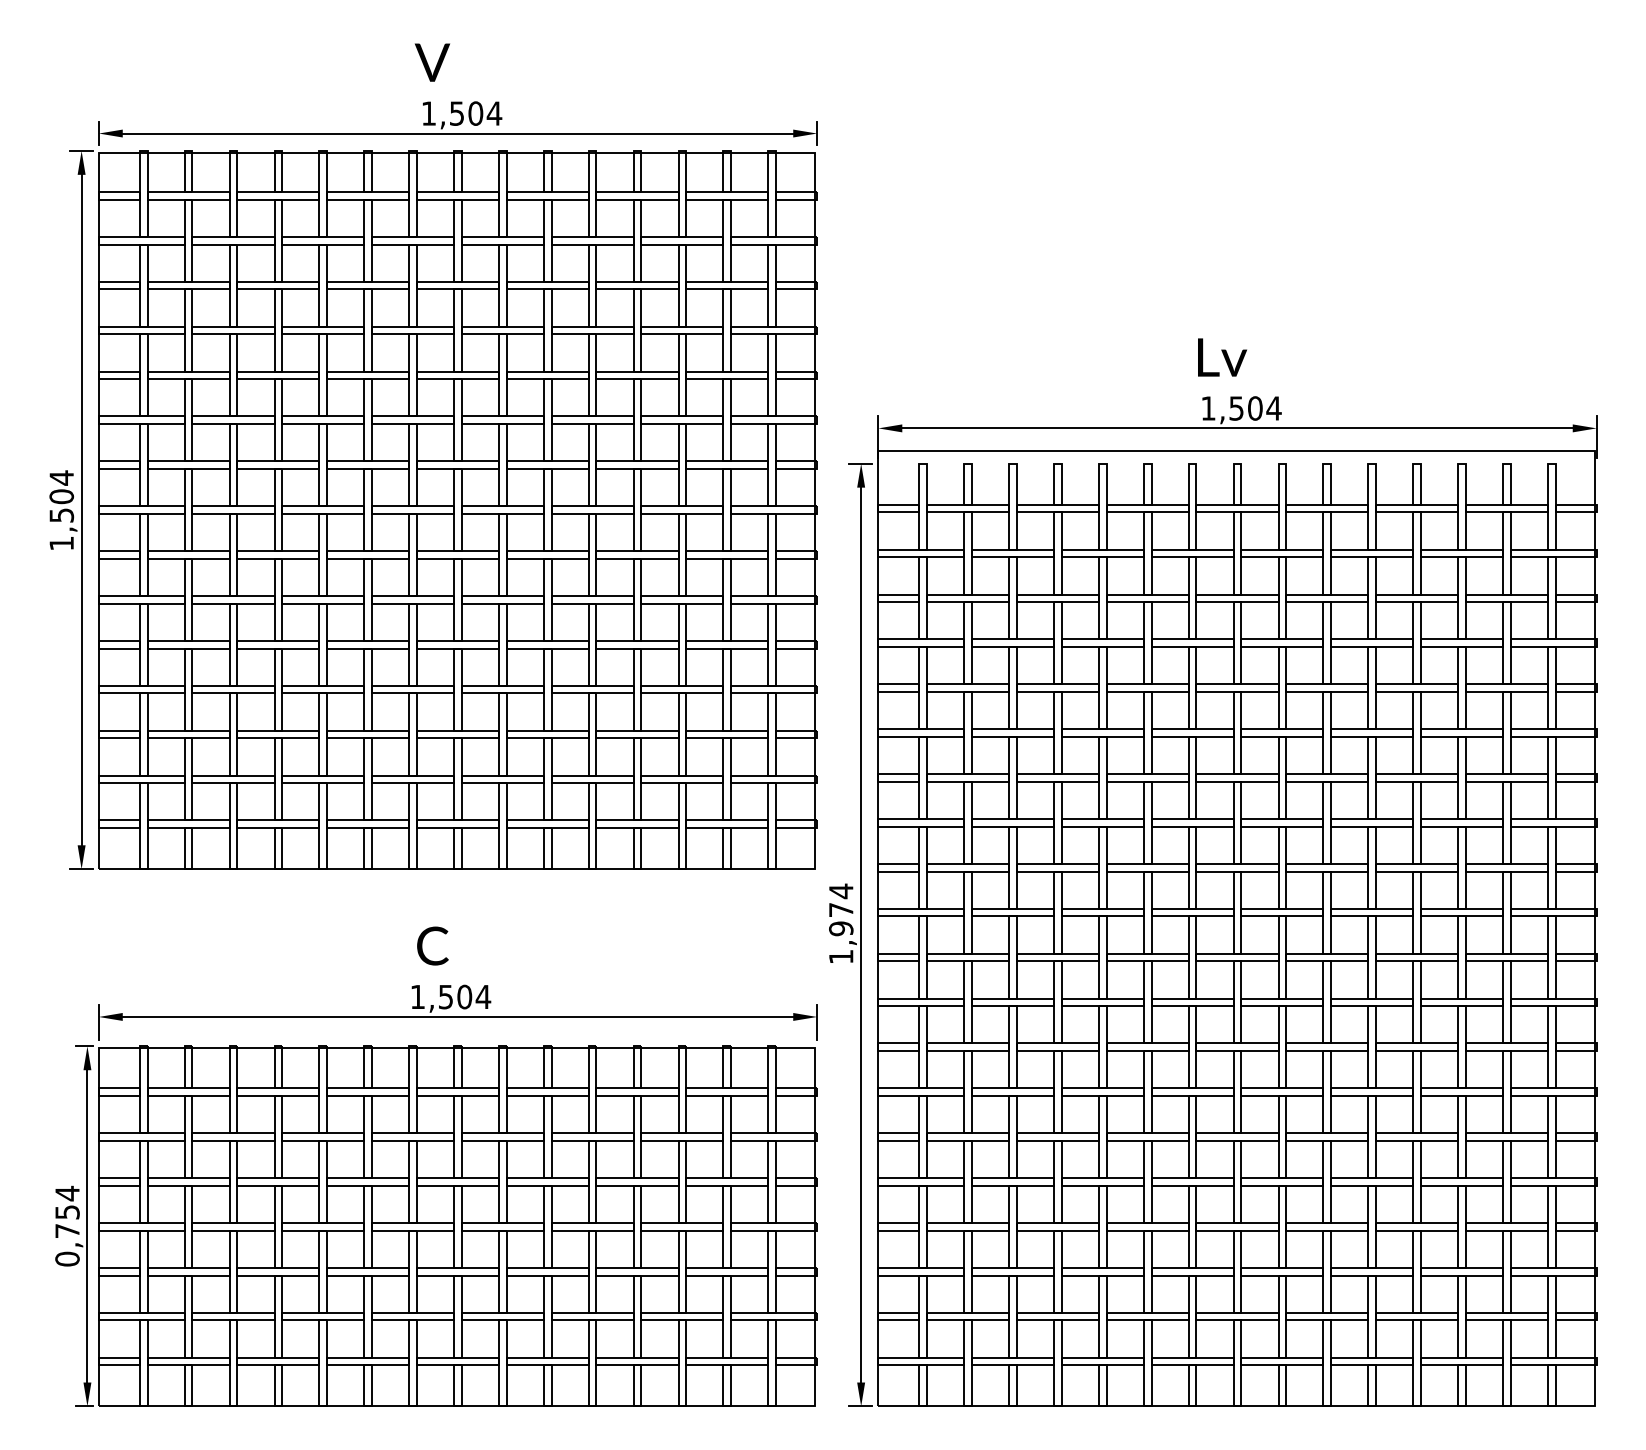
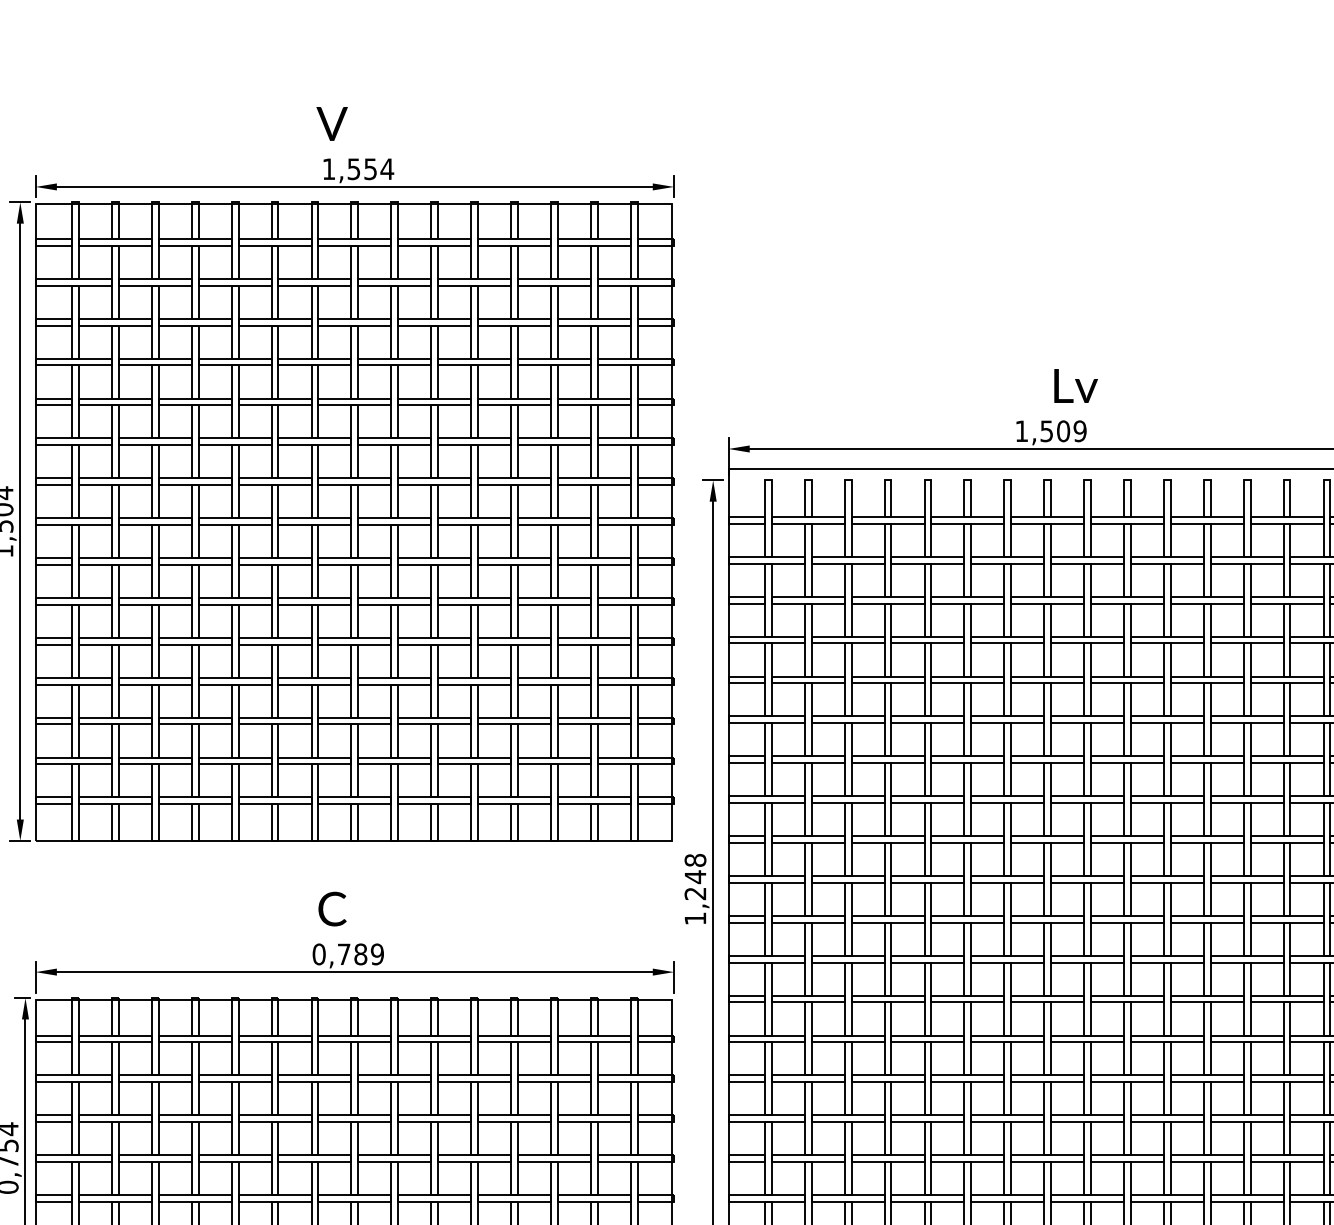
text: (475, 113) -> (370, 169), 1,504 -> 1,554
text: (1222, 357) -> (1076, 385), moved
text: (1273, 408) -> (1079, 431), 1,504 -> 1,509
text: (841, 909) -> (695, 876), 1,974 -> 1,248
text: (450, 996) -> (348, 953), 1,504 -> 0,789

